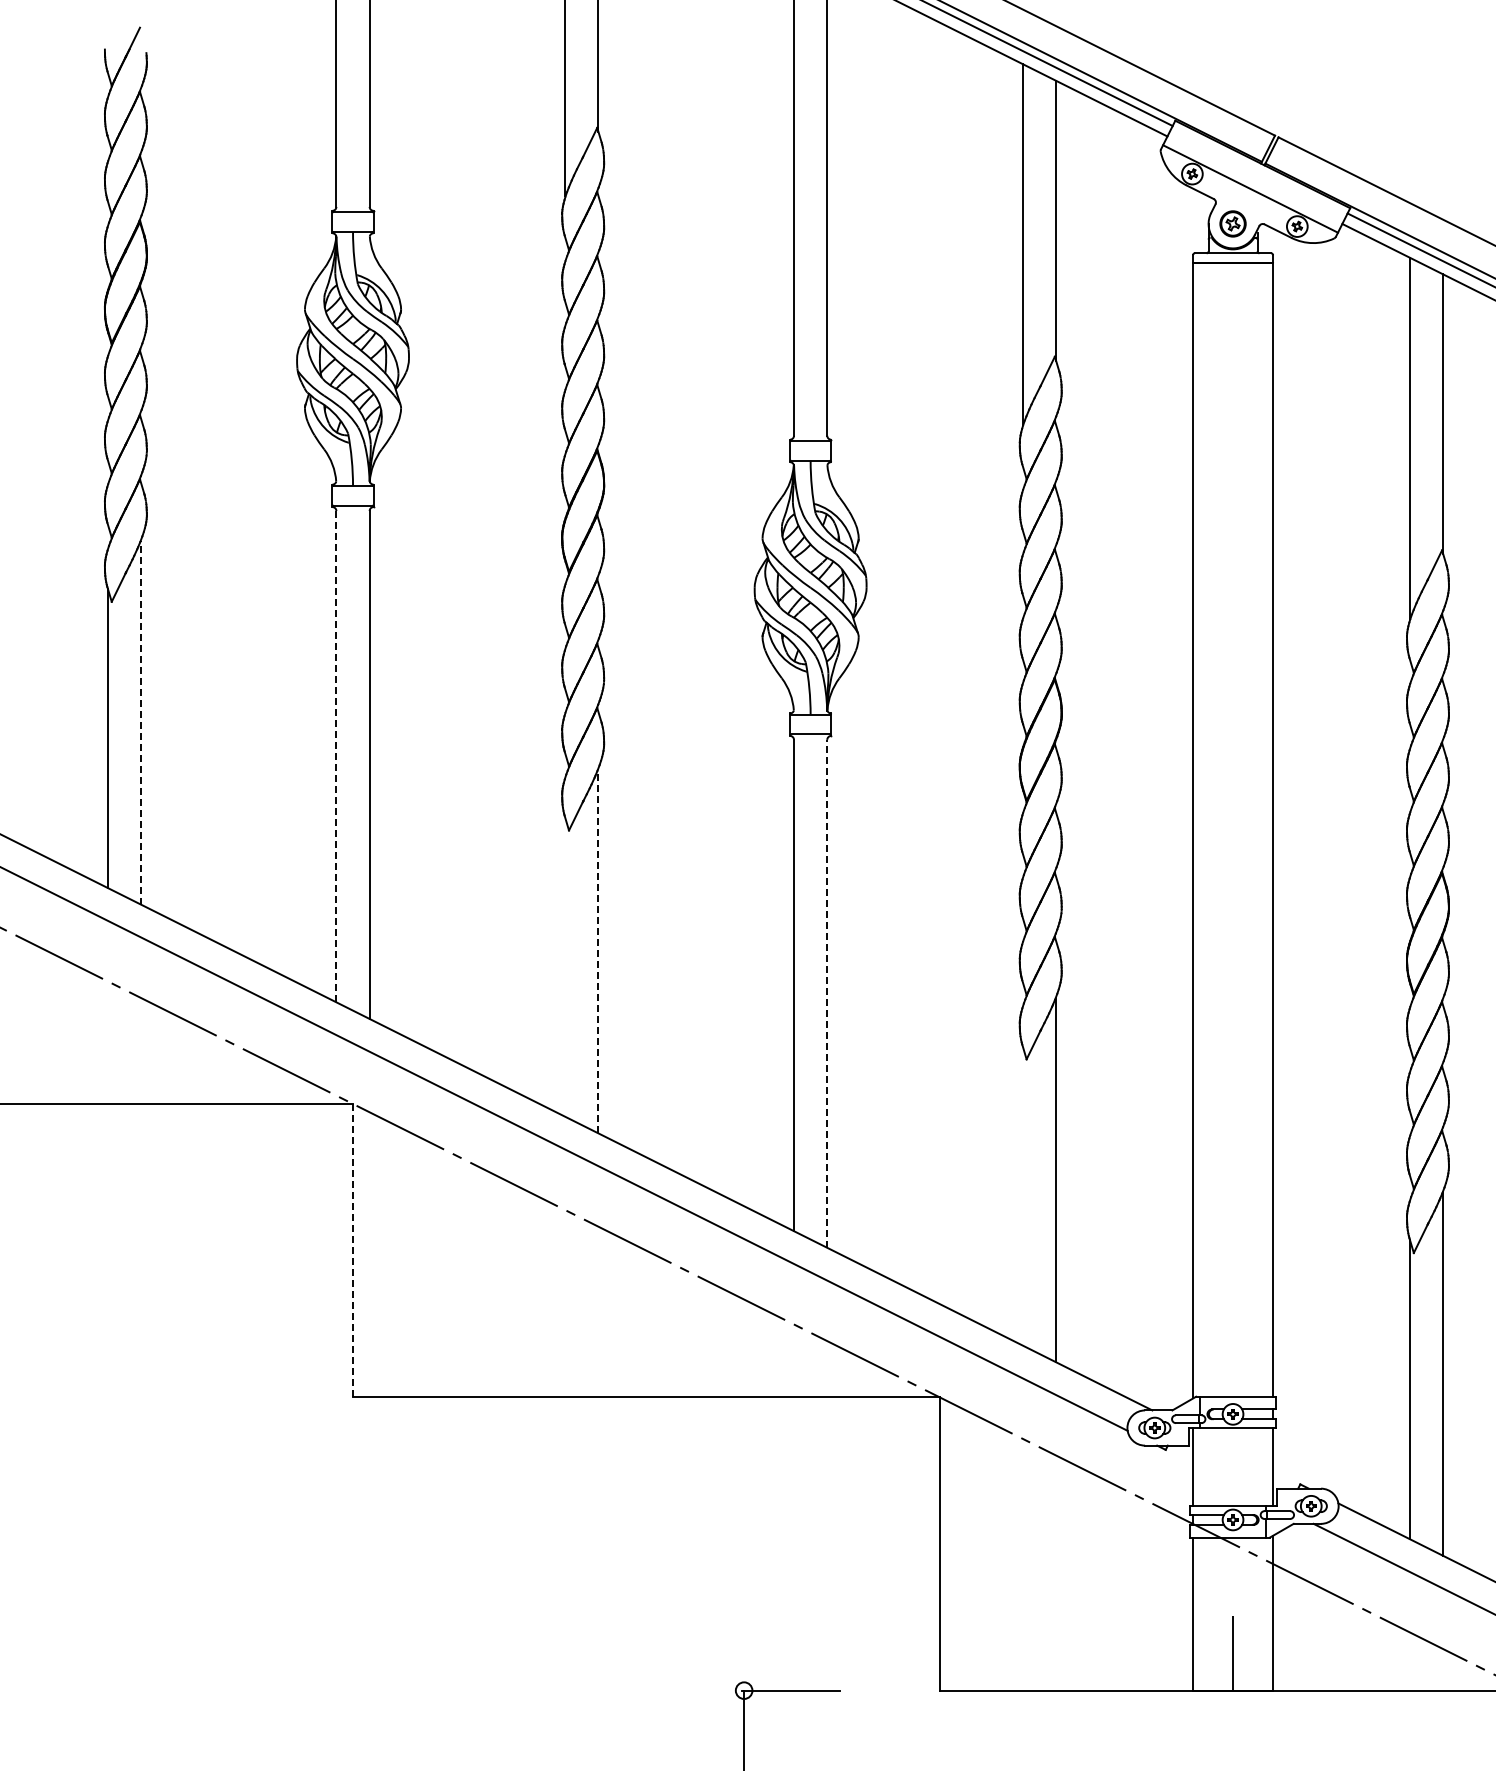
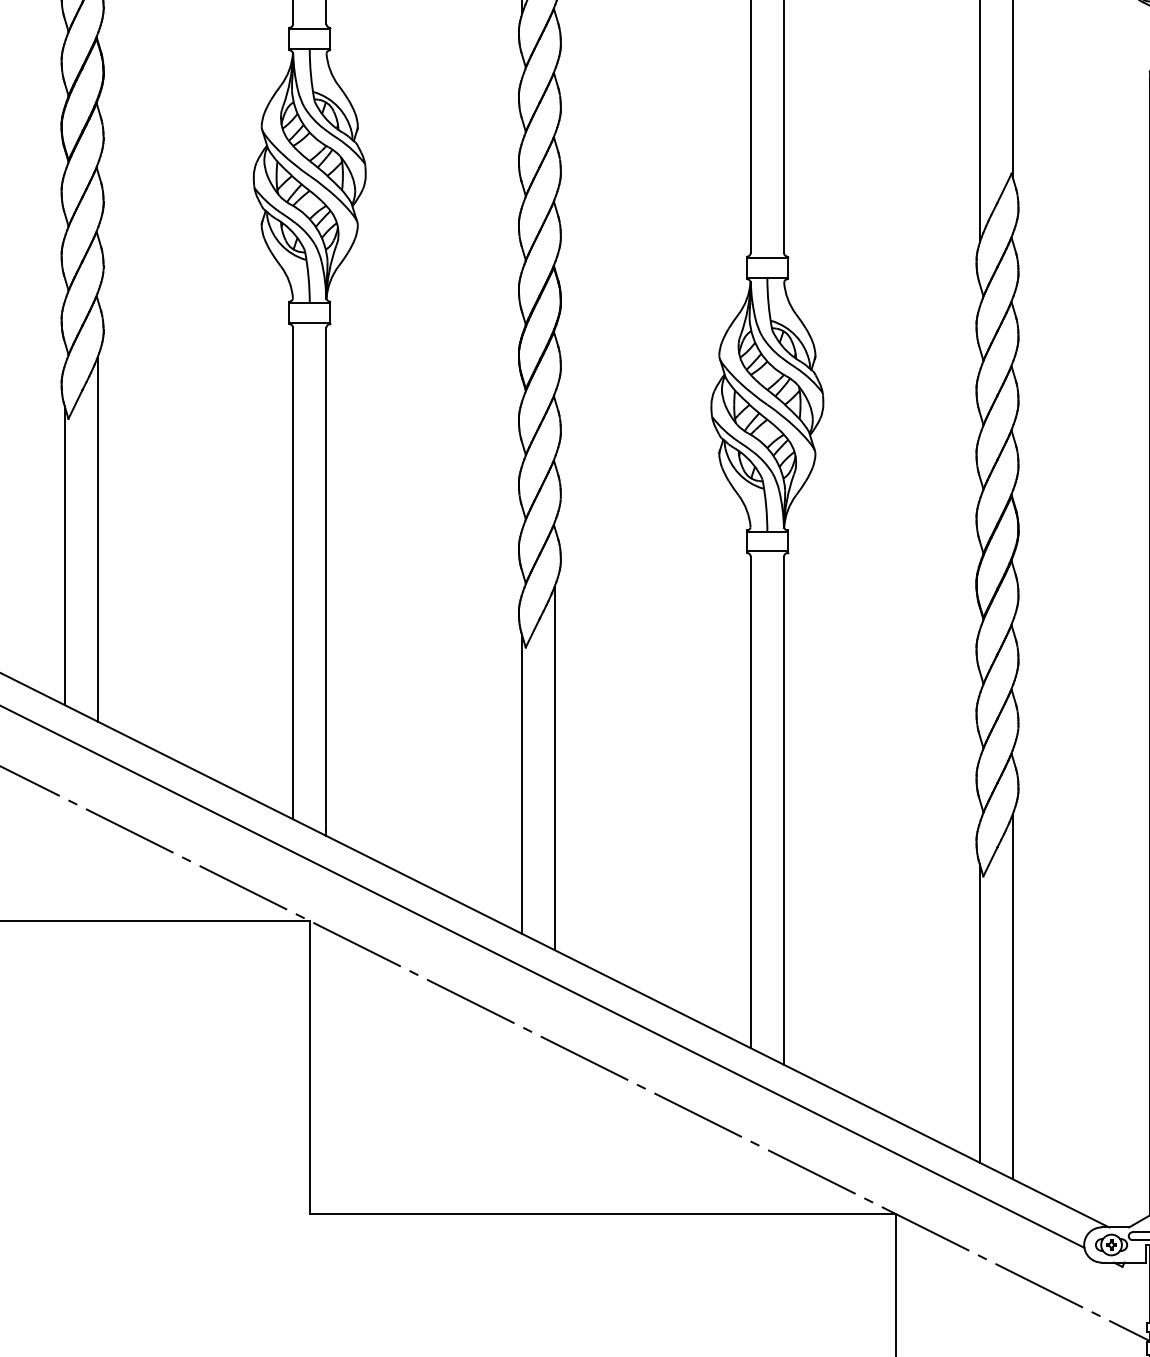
line: (141, 722) -> (98, 539), dashed -> solid
line: (336, 756) -> (293, 573), dashed -> solid
line: (598, 950) -> (555, 767), dashed -> solid
line: (565, 966) -> (522, 783), added
line: (827, 993) -> (784, 810), dashed -> solid
line: (1022, 1195) -> (979, 1012), added
line: (353, 1250) -> (310, 1067), dashed -> solid

